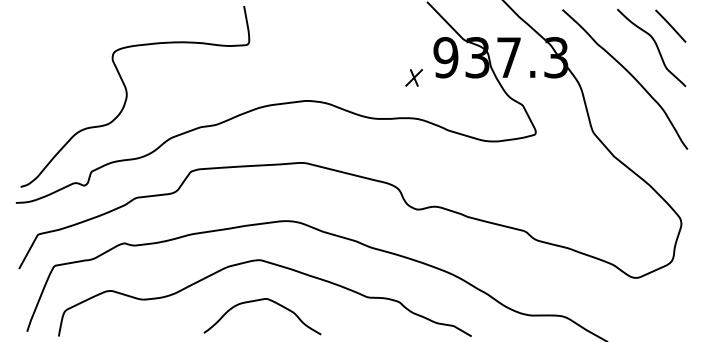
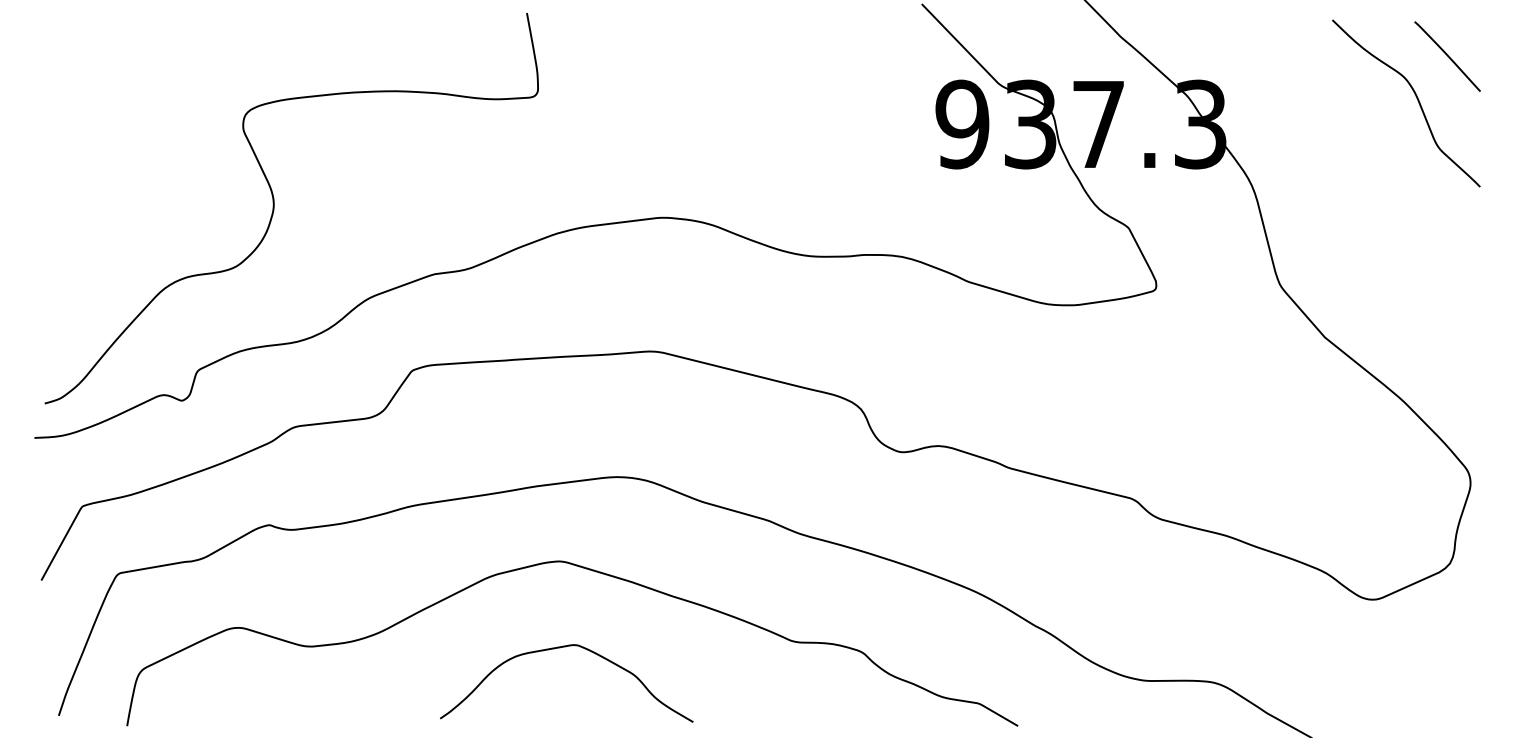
curve: (629, 74) -> (1358, 160), removed
part: (413, 77) -> (892, 167), removed

